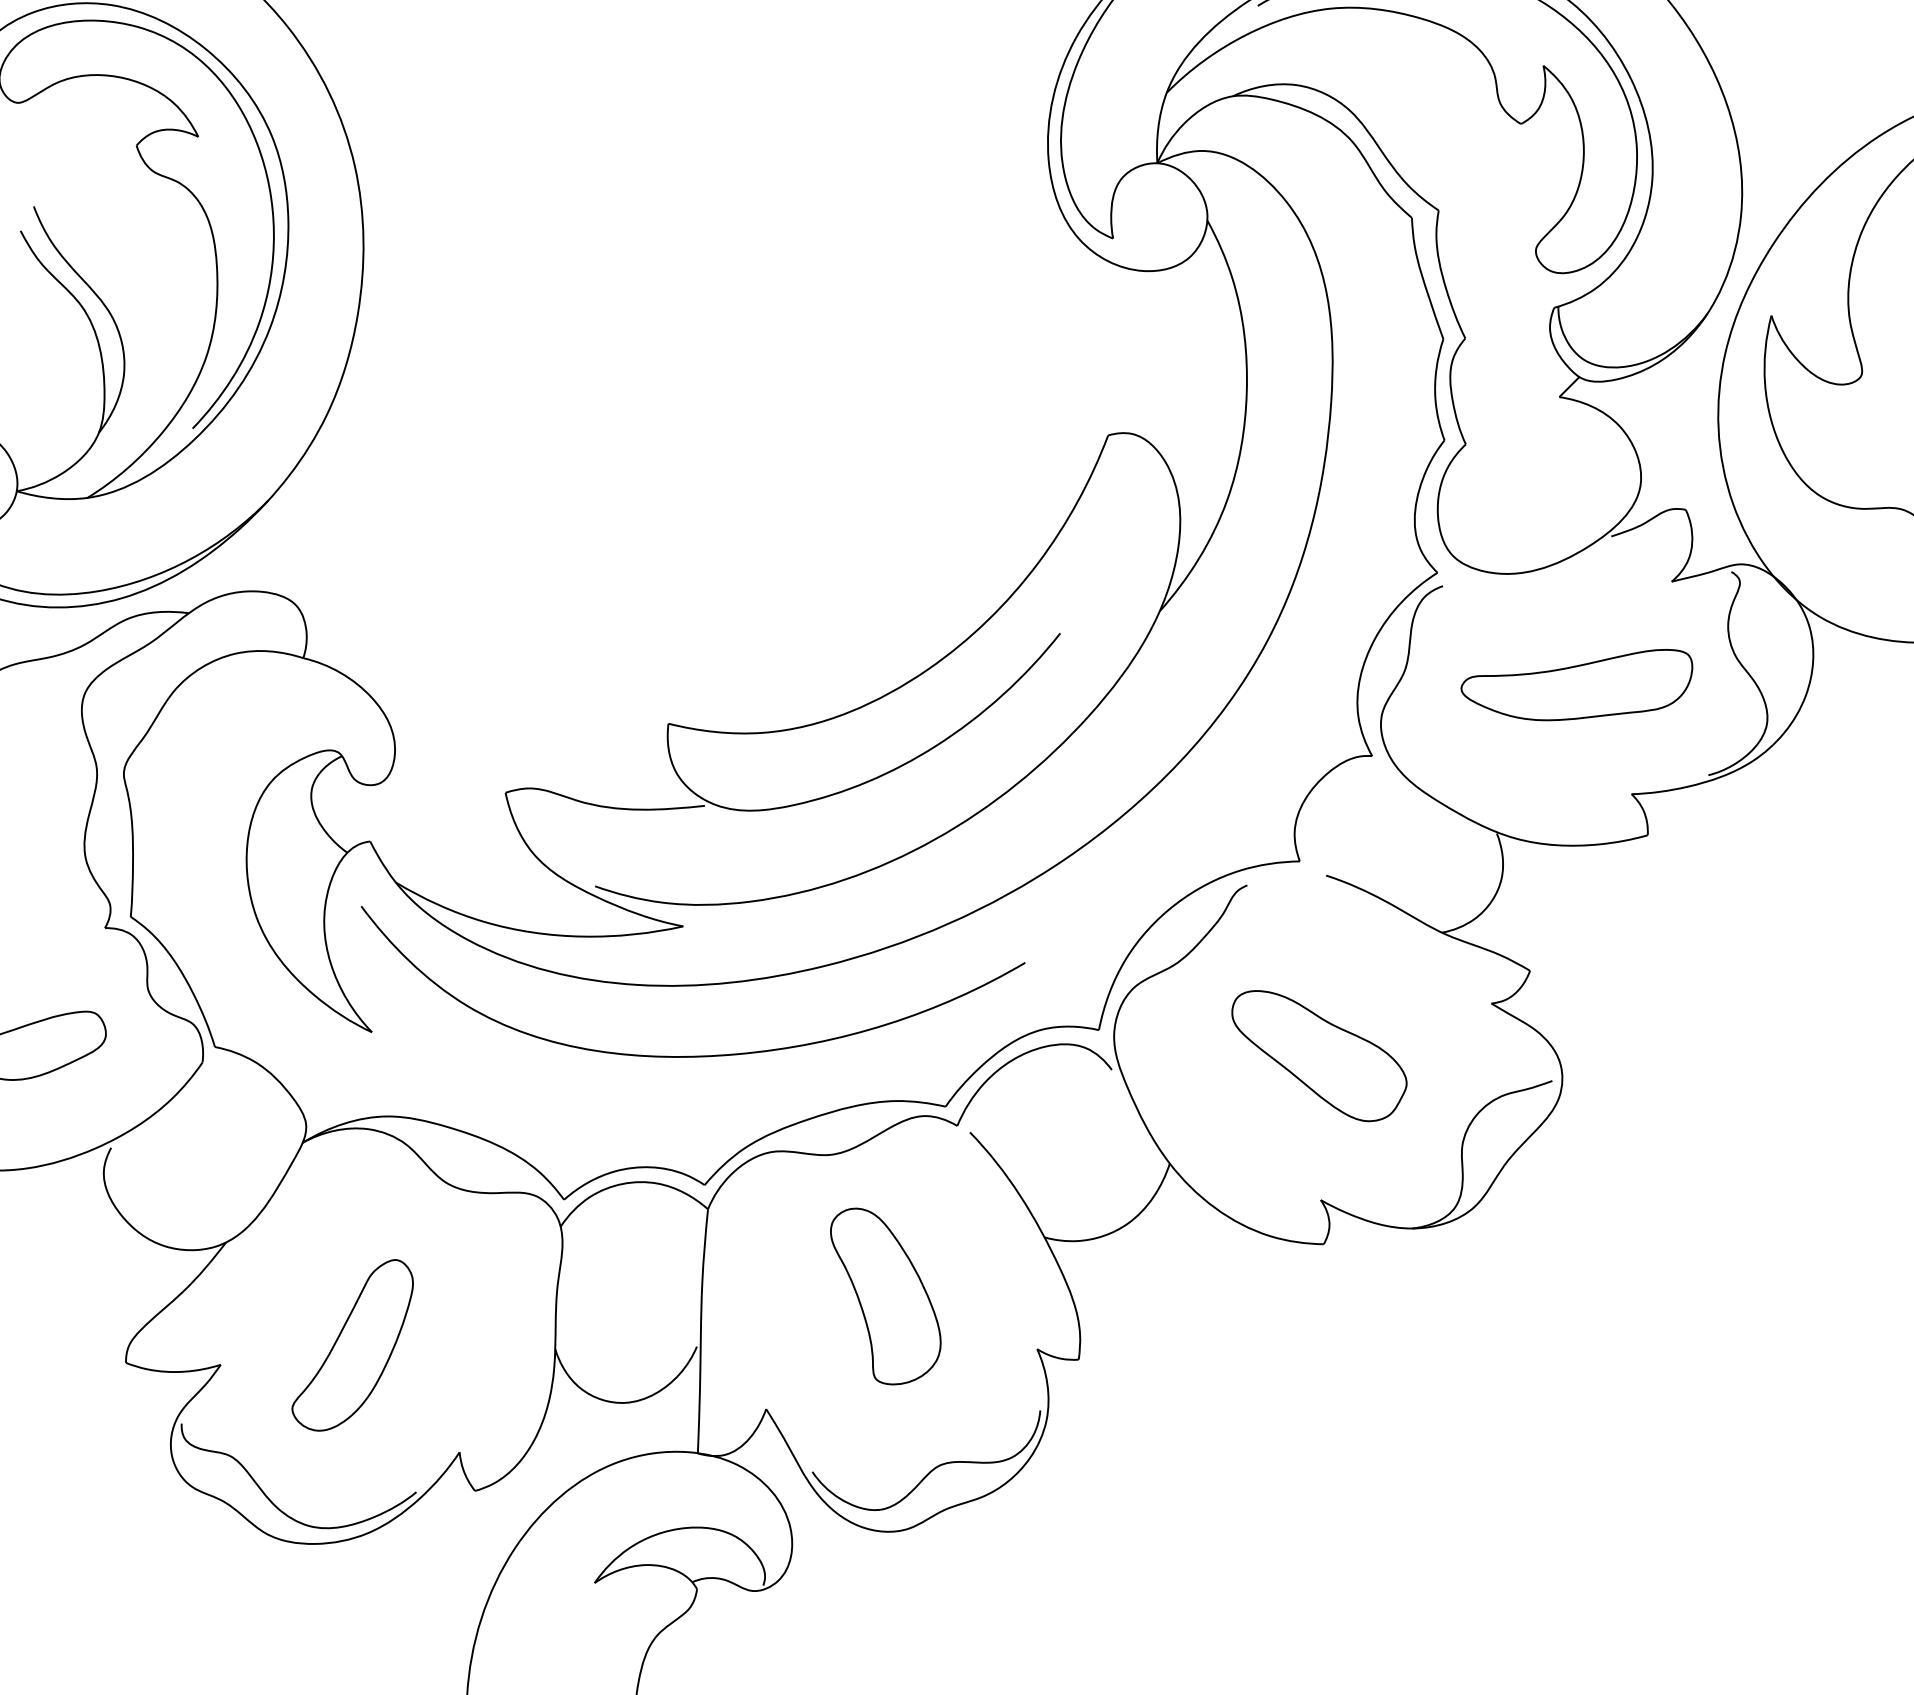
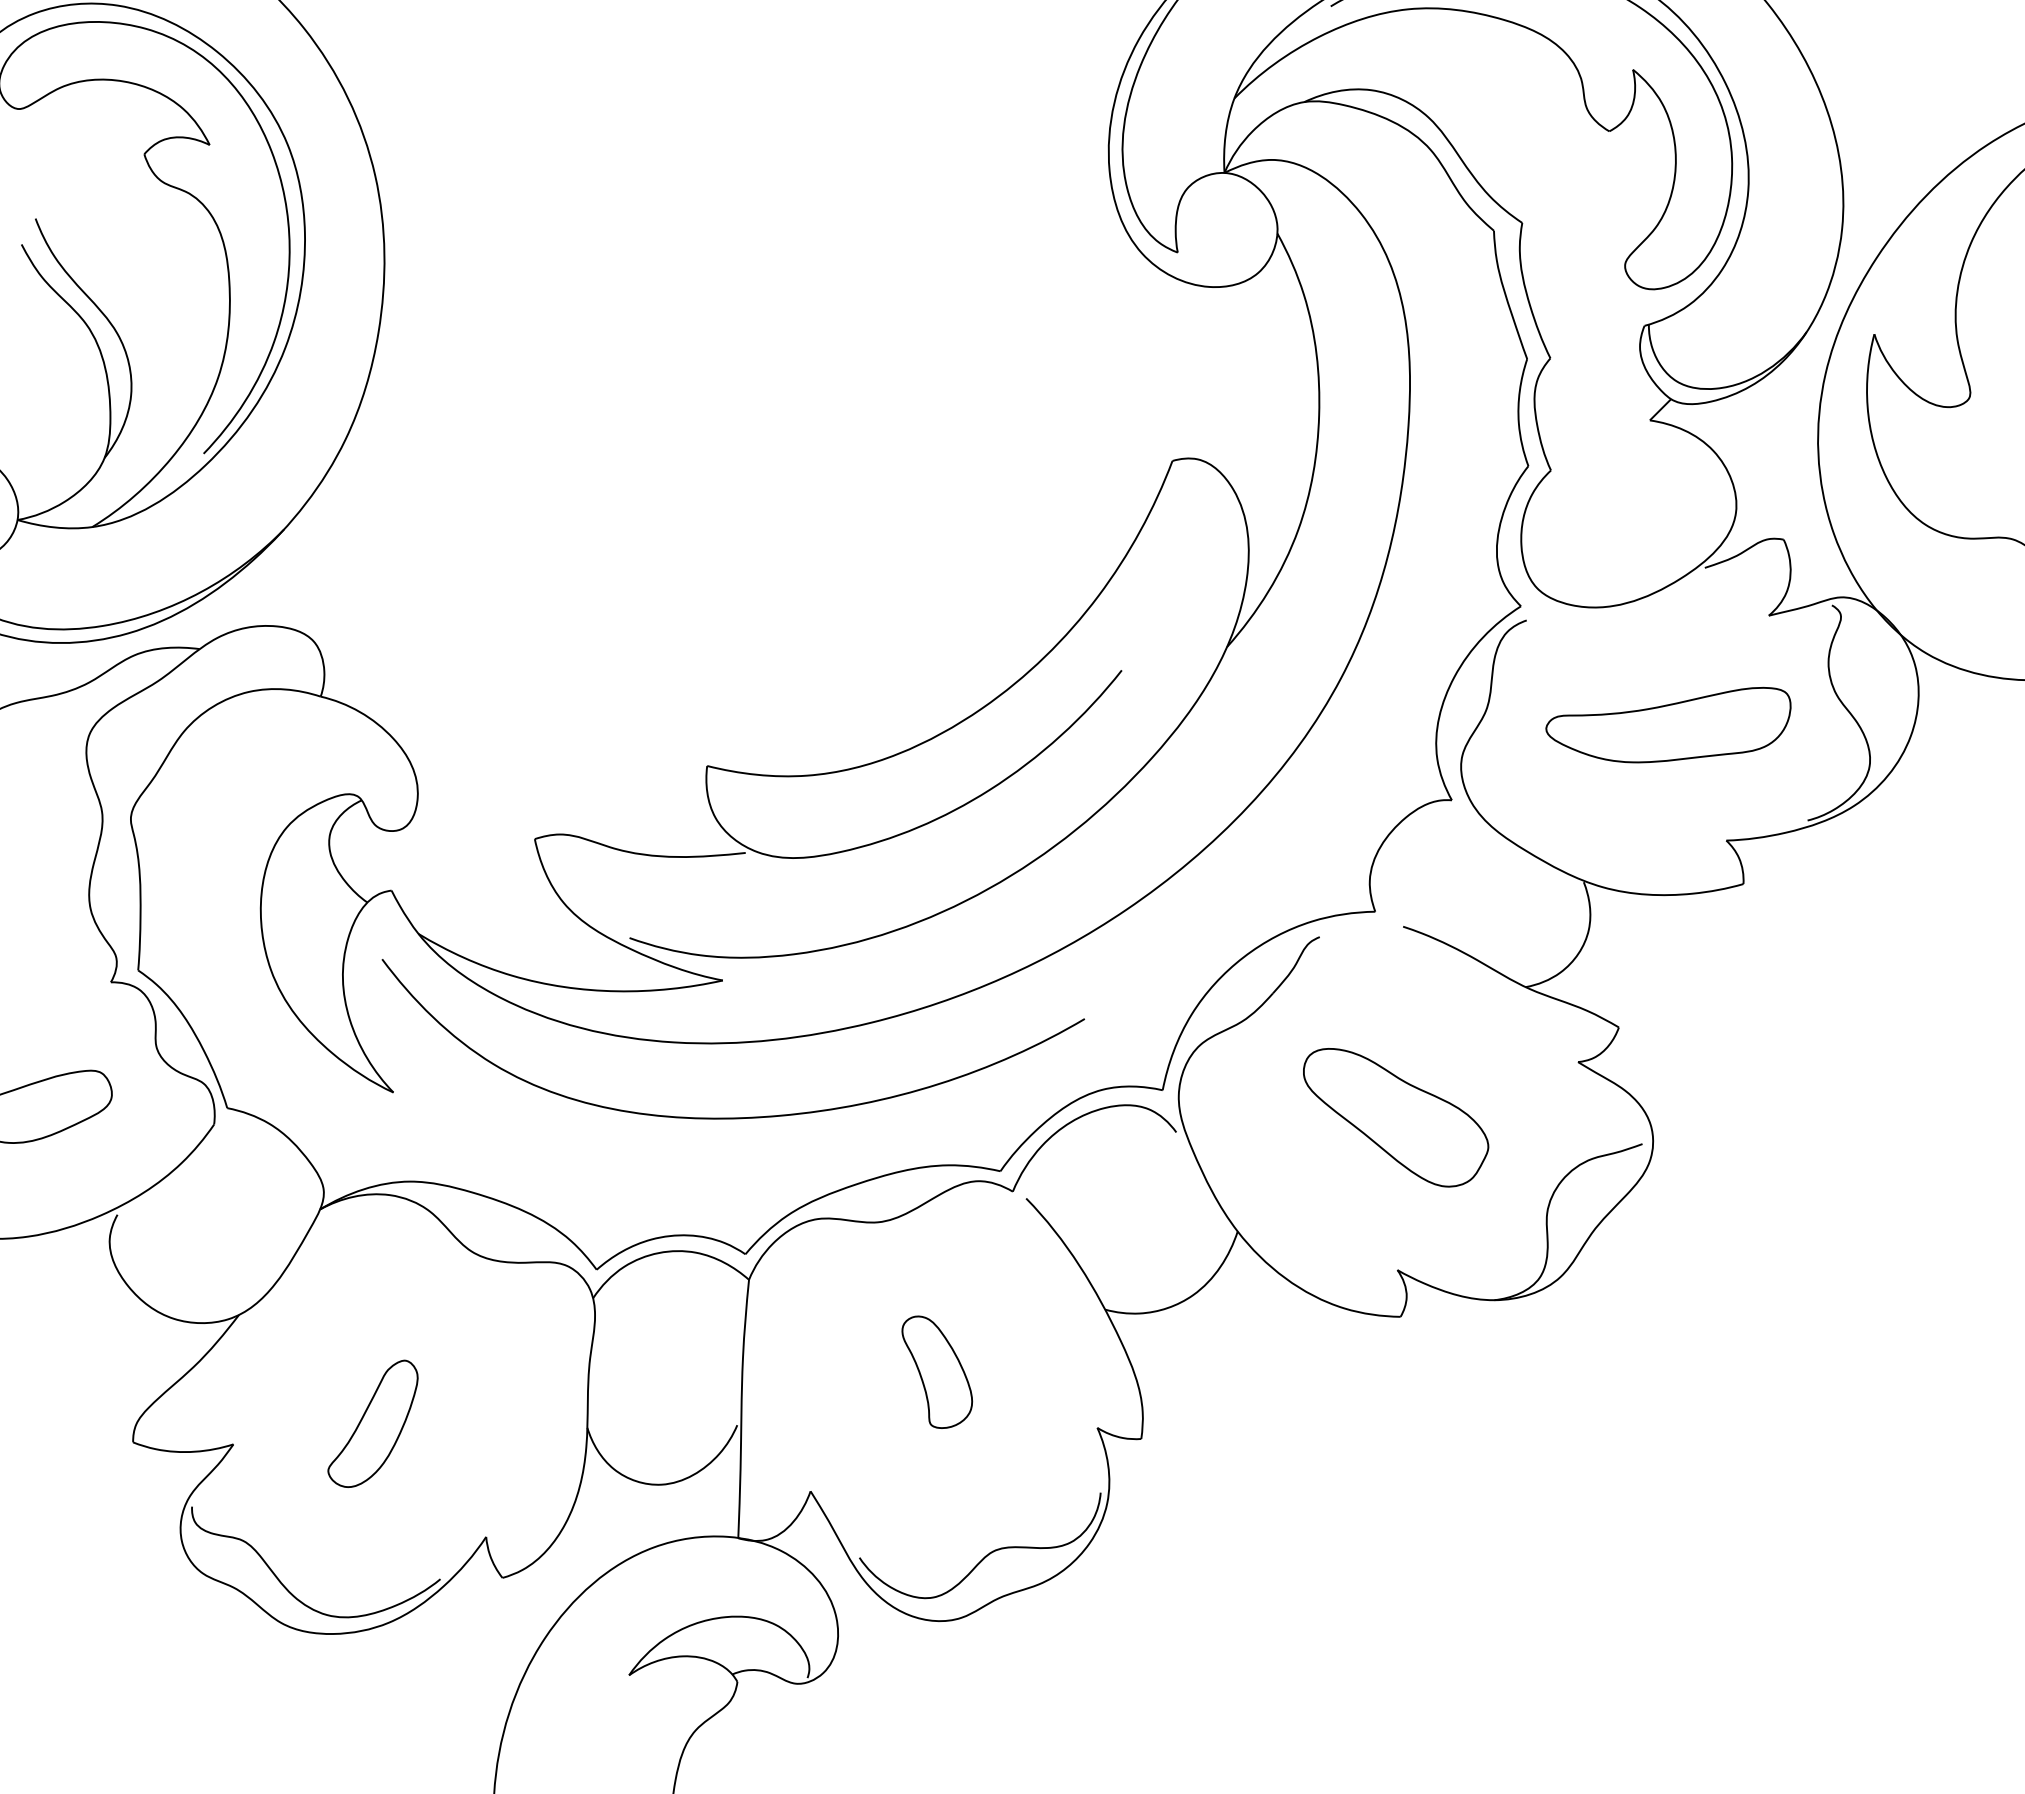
part: (886, 1296) -> (937, 1372), size x0.6
part: (352, 1345) -> (372, 1423), size x0.7

